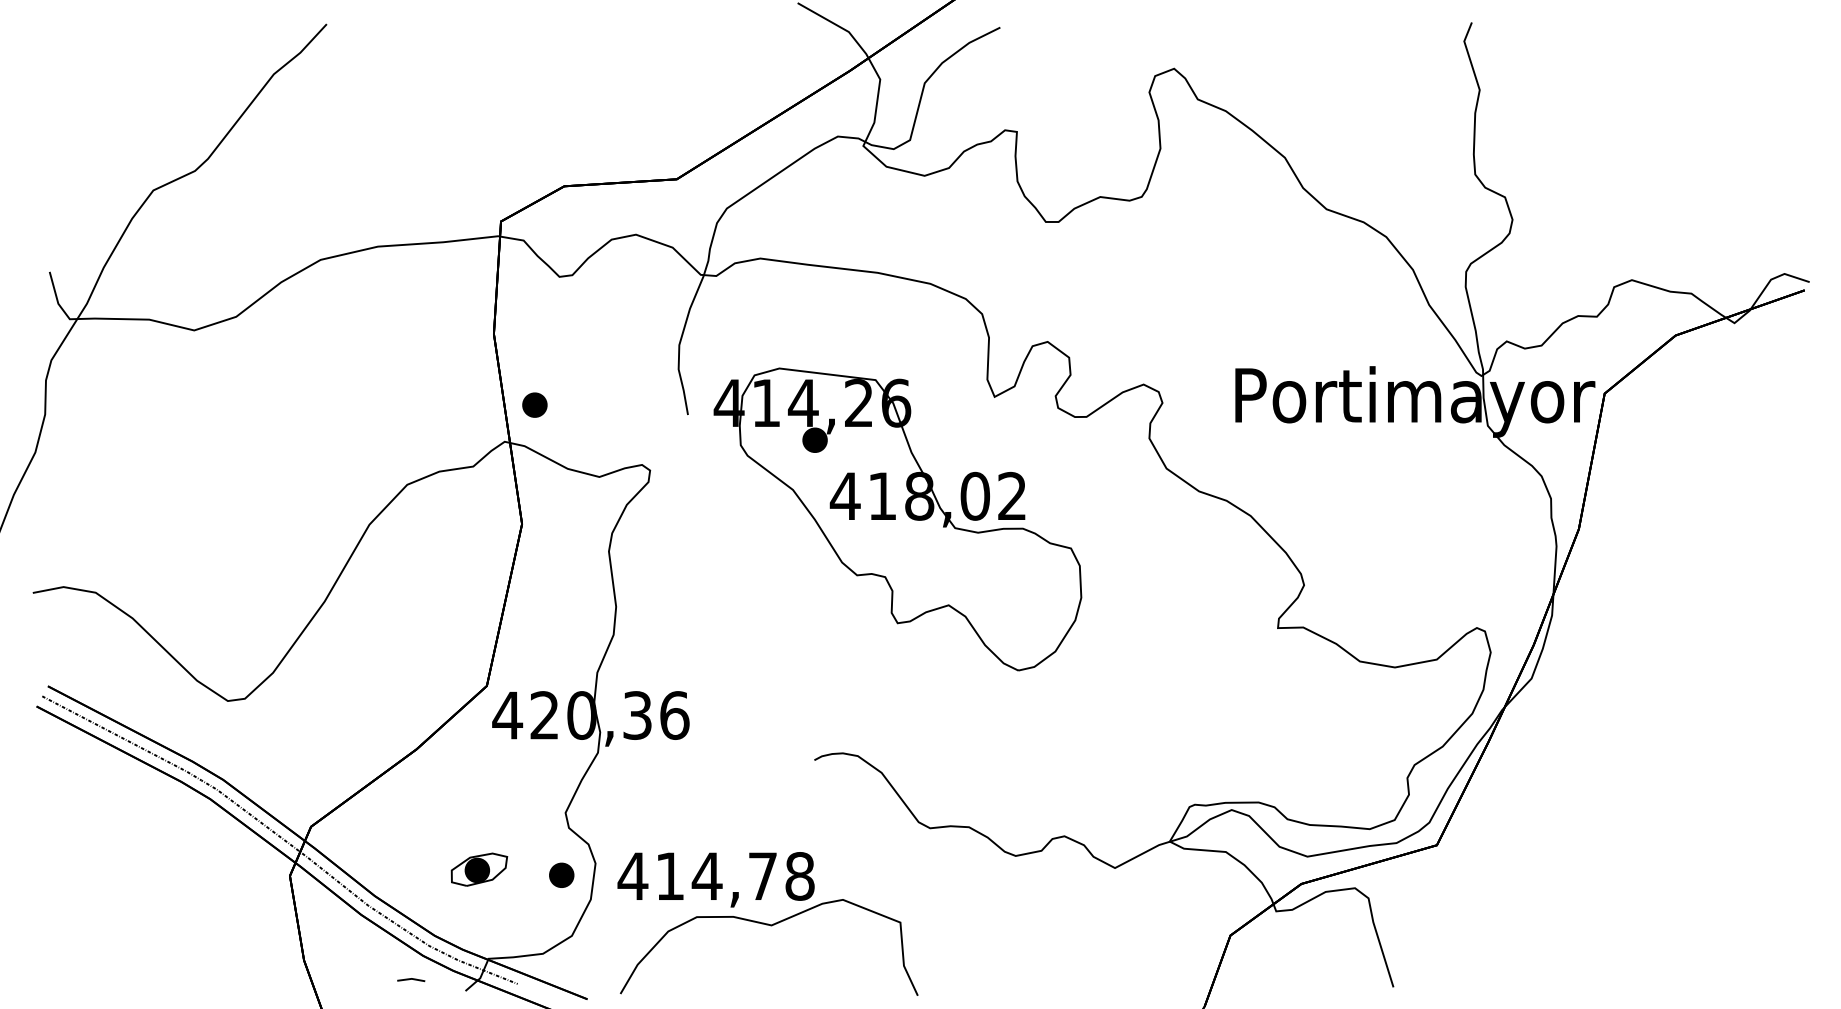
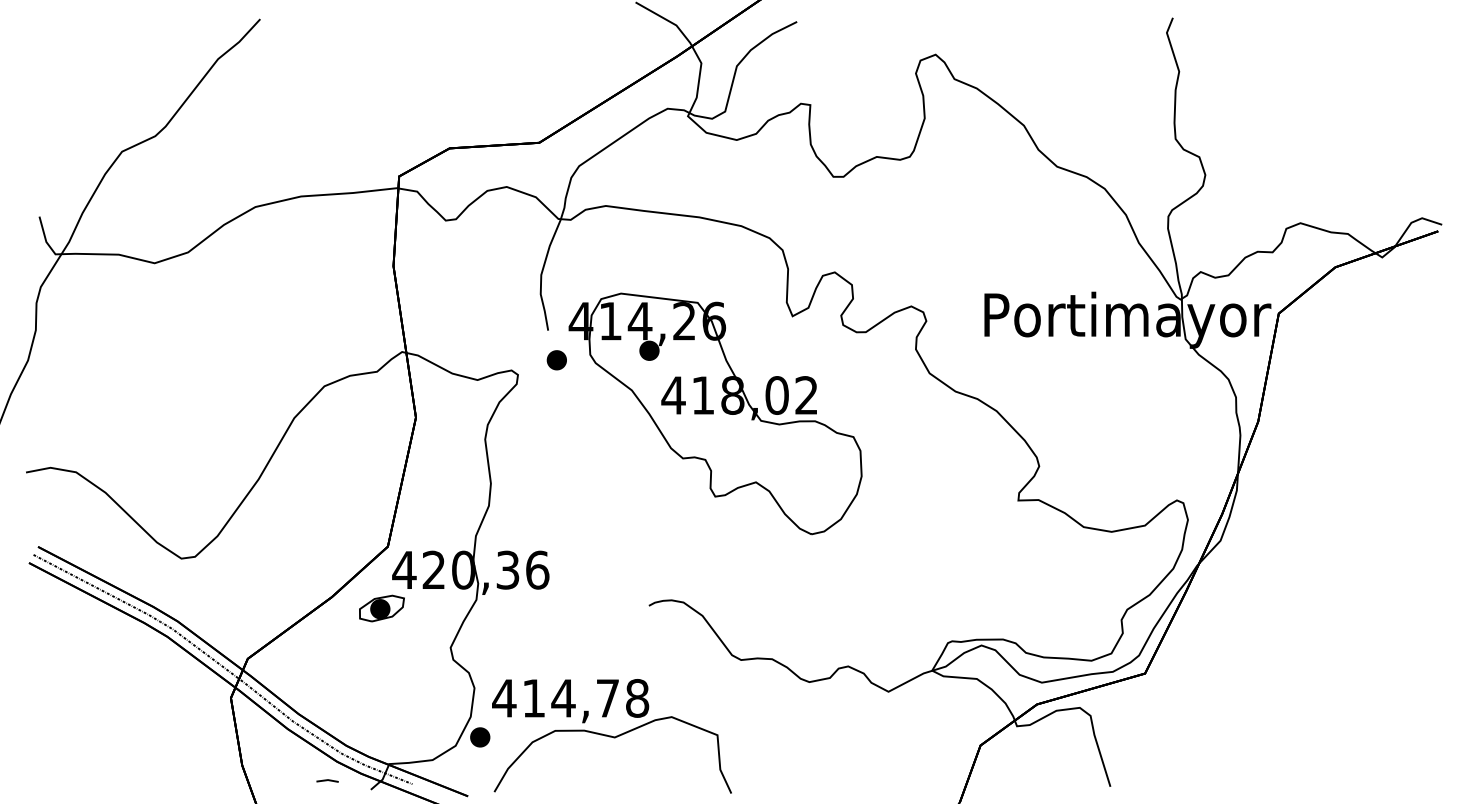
part: (534, 404) -> (556, 359), moved
part: (479, 869) -> (382, 608), moved
part: (561, 874) -> (480, 736), moved

